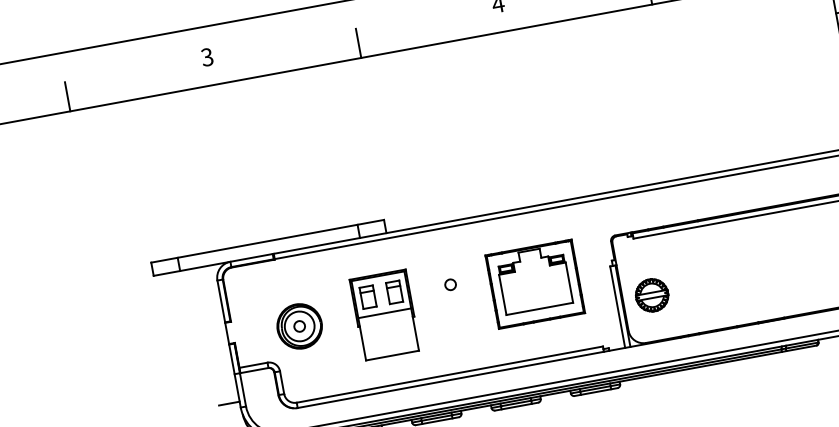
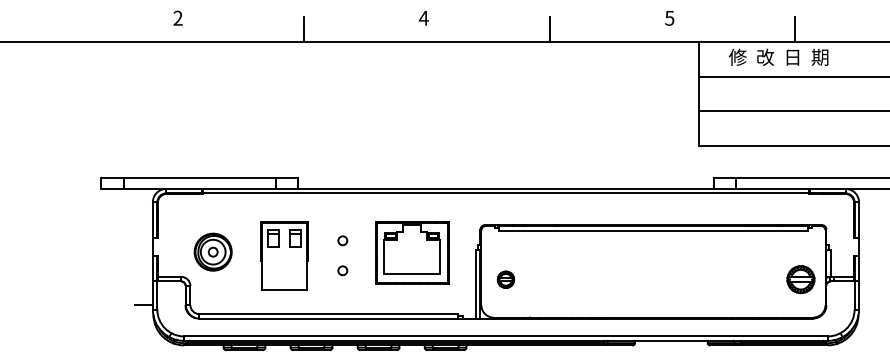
text: (206, 57) -> (177, 18), 3 -> 2
line: (68, 96) -> (58, 29), removed
part: (651, 295) -> (505, 279), size x0.6
line: (384, 313) -> (284, 254), removed
circle: (456, 320) -> (342, 270), added

